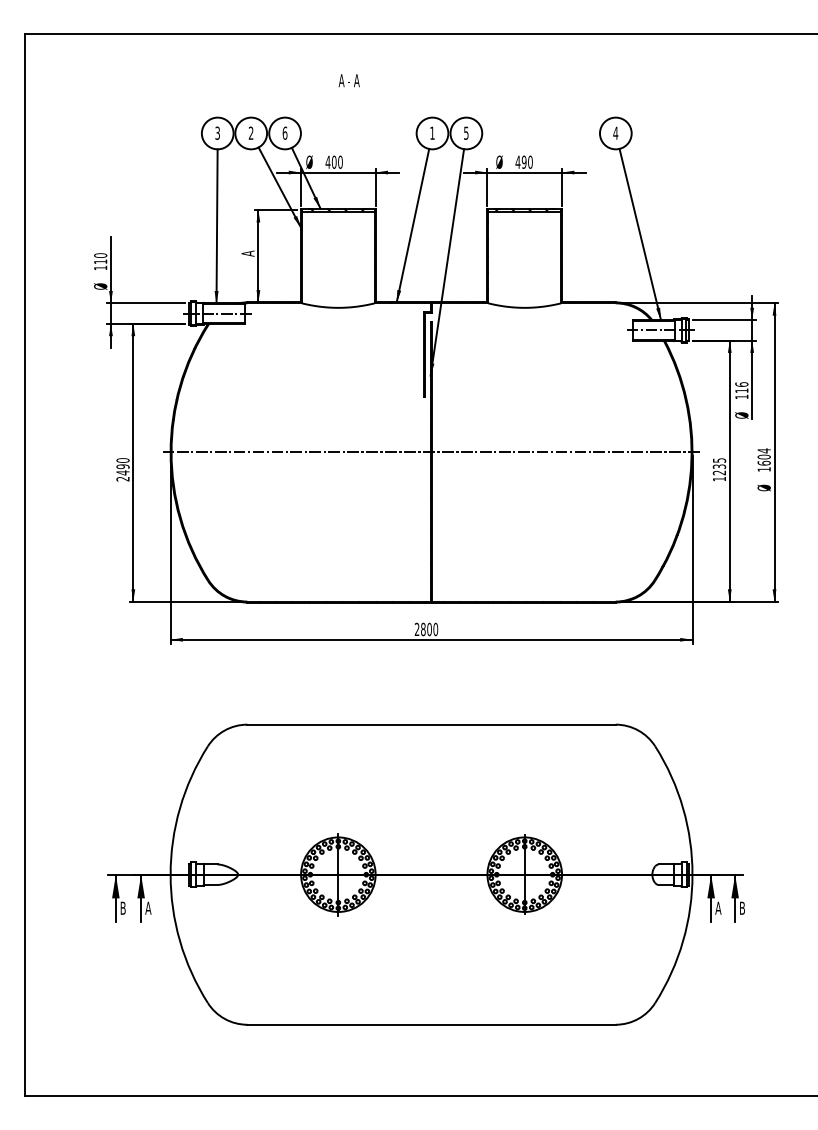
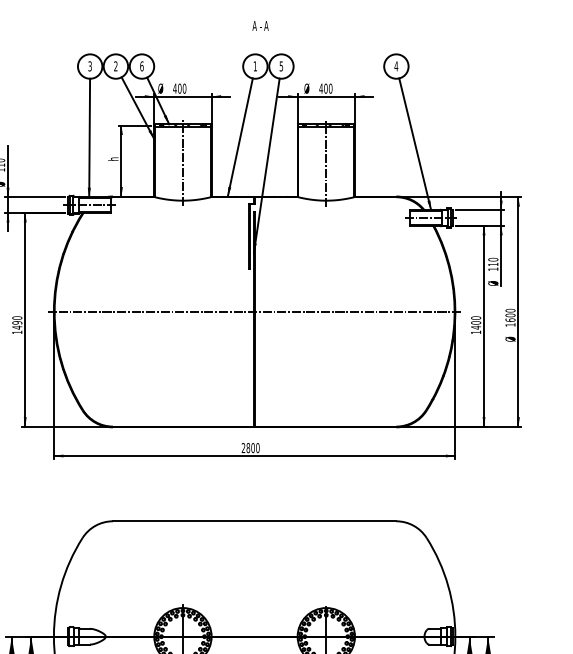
text: (348, 80) -> (259, 25), moved
text: (523, 162) -> (325, 88), 490 -> 400
text: (247, 253) -> (113, 158), A -> h
line: (338, 258) -> (183, 162), added
line: (524, 258) -> (326, 162), added
text: (741, 384) -> (493, 259), 116 -> 110
text: (763, 450) -> (509, 310), 1604 -> 1600
text: (719, 466) -> (476, 322), 1235 -> 1400
text: (122, 479) -> (16, 332), 2490 -> 1490

